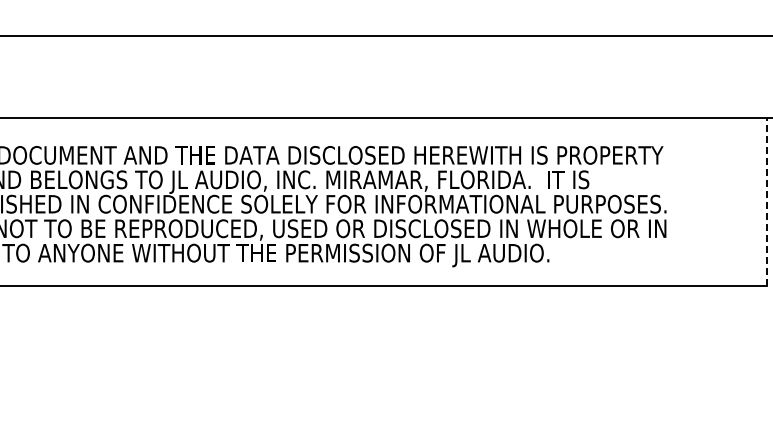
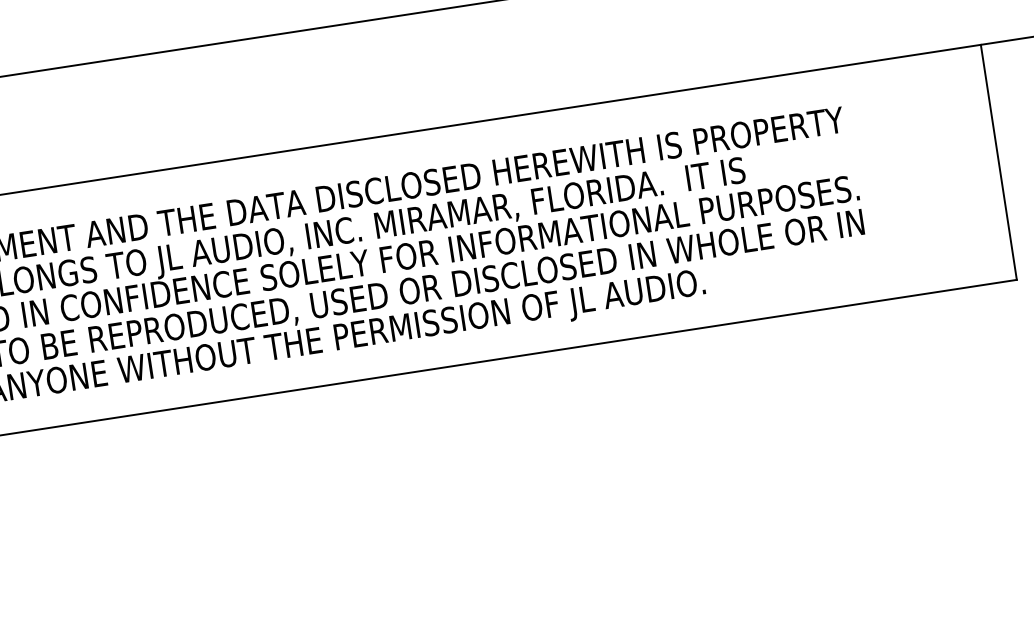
line: (767, 201) -> (999, 161), dashed -> solid

